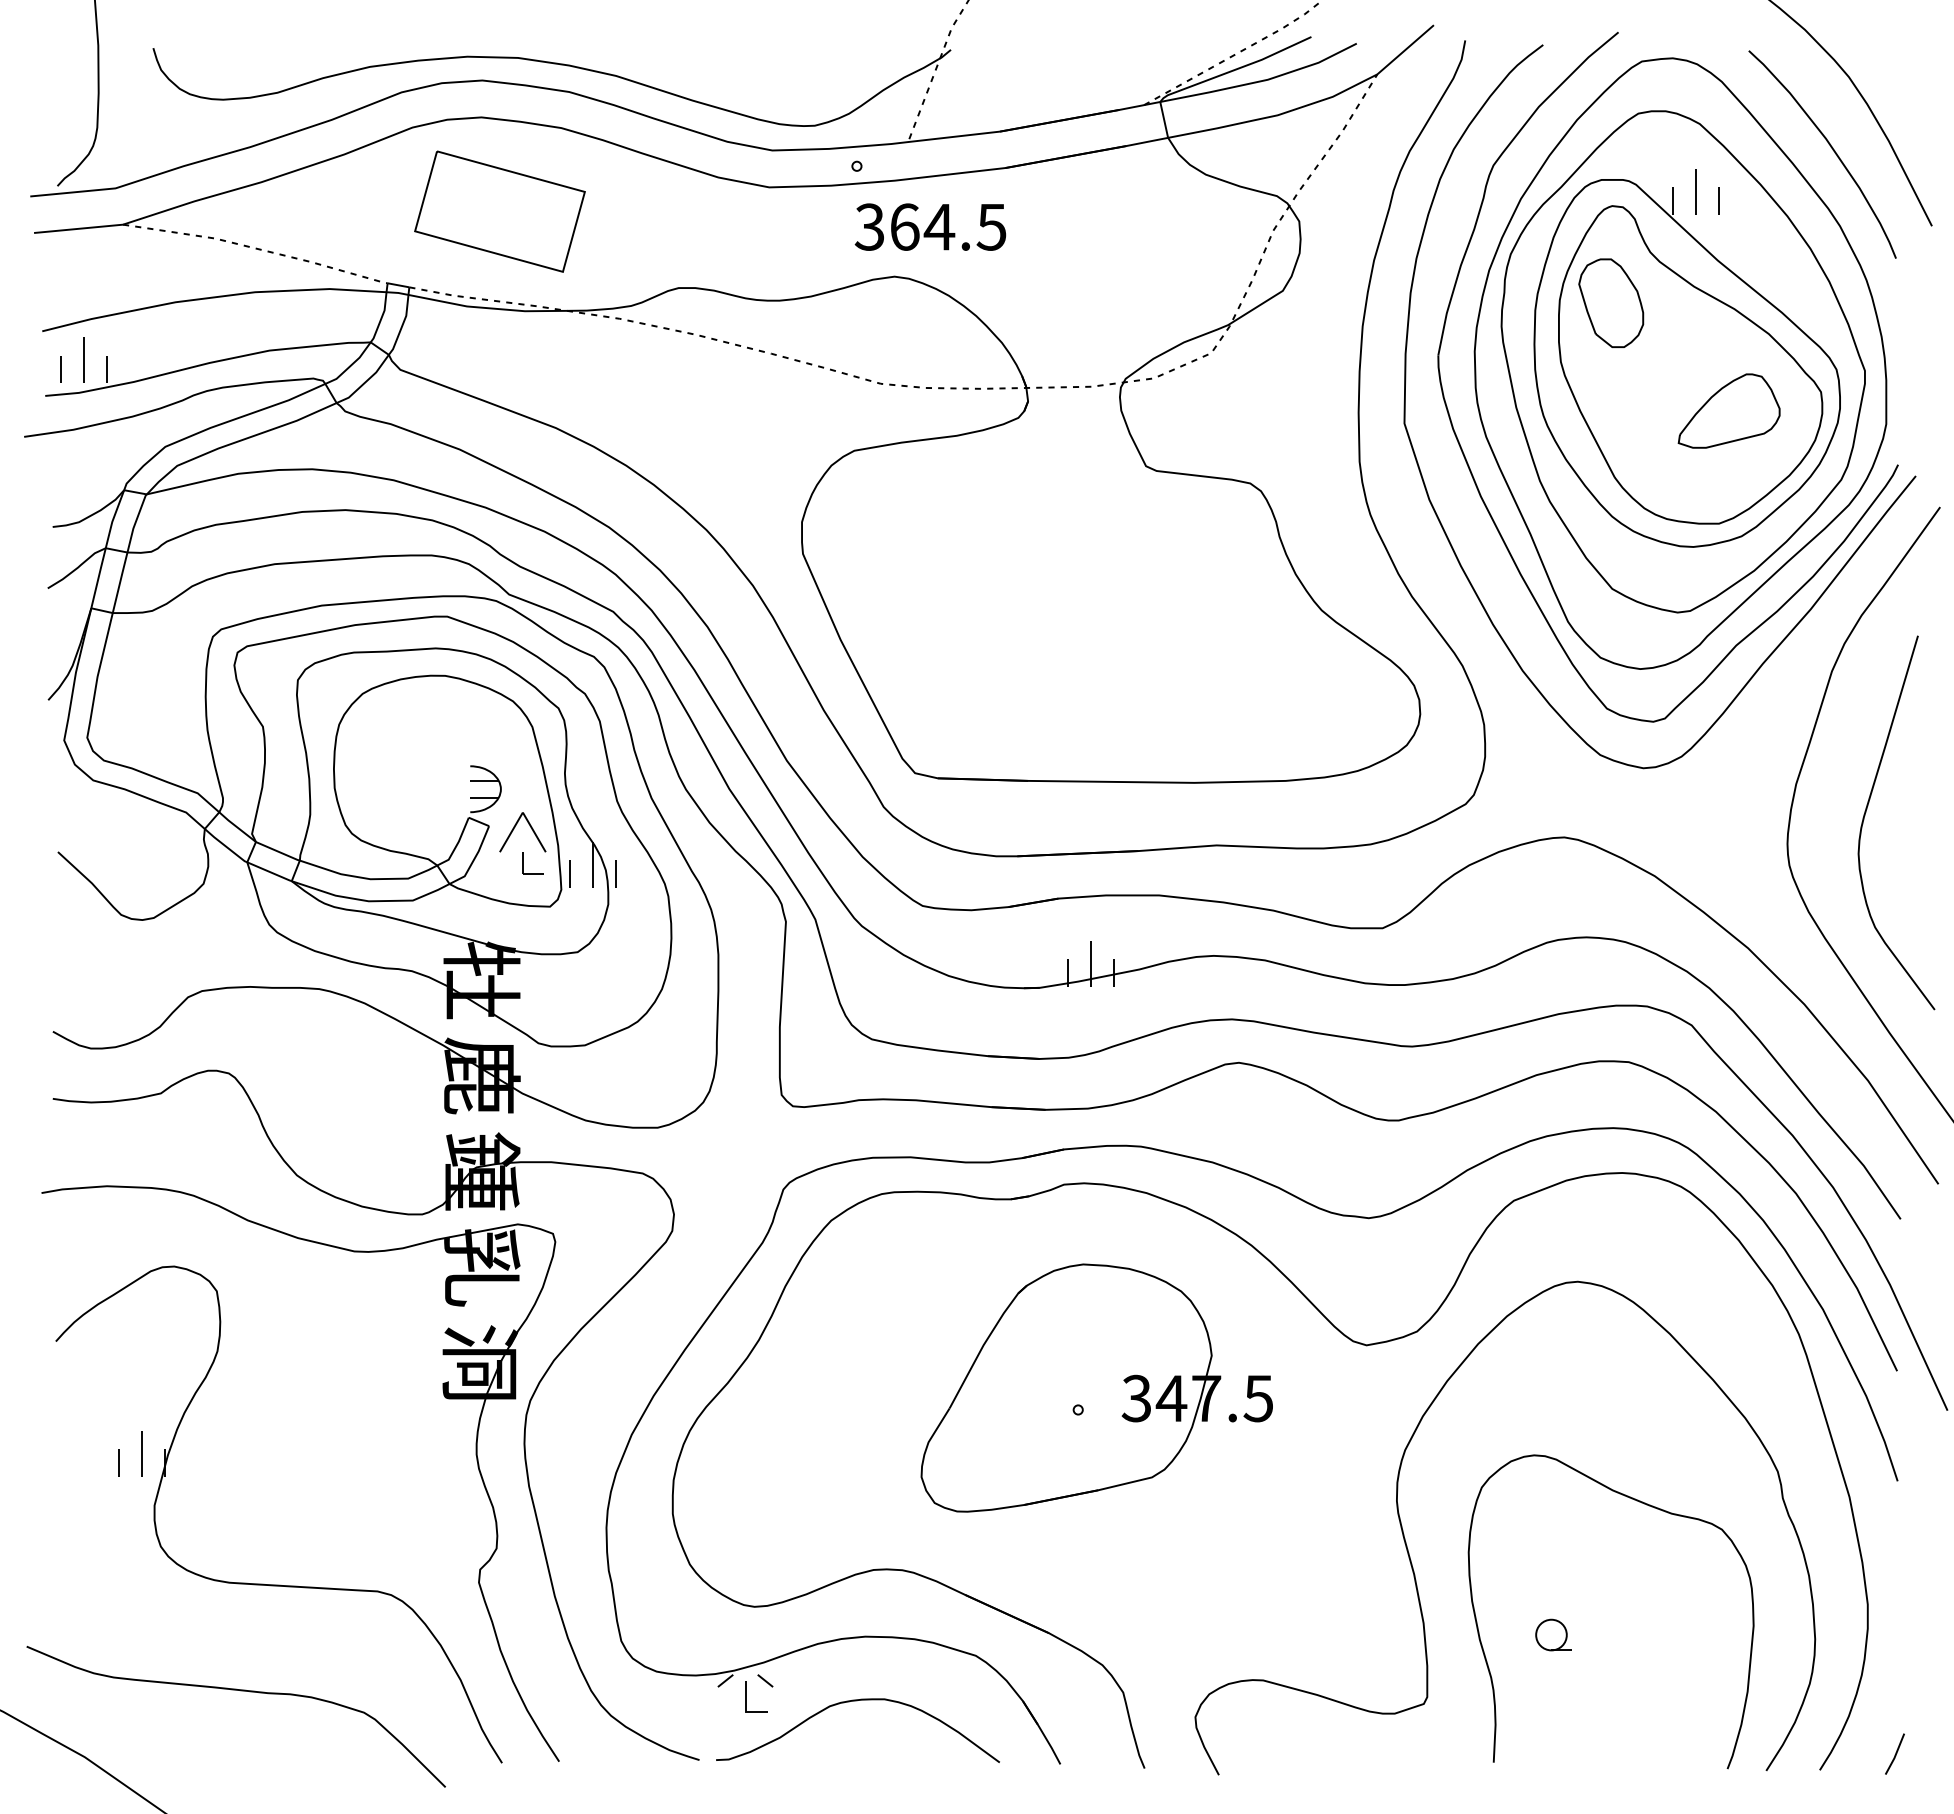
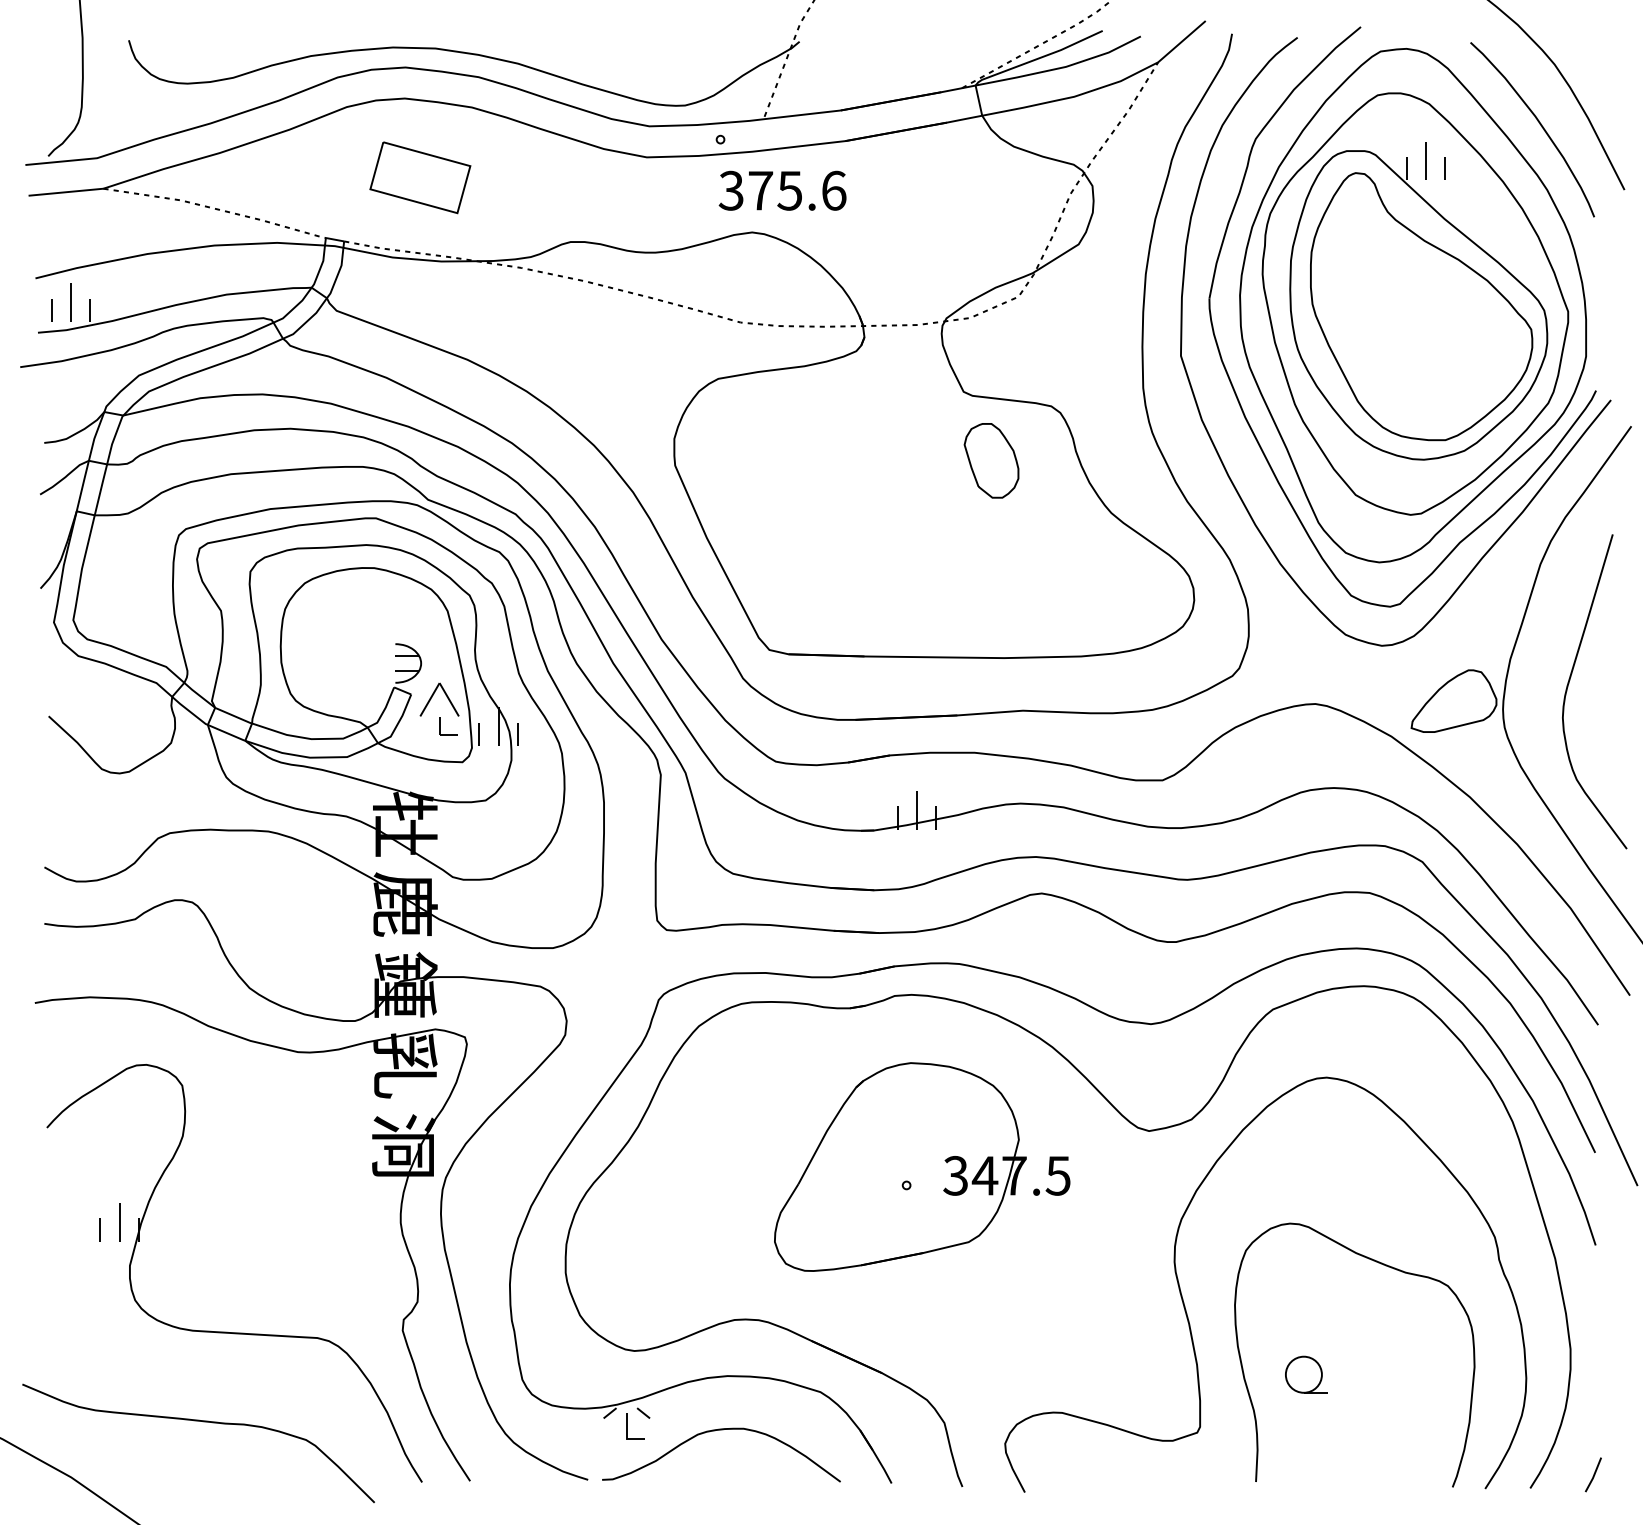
part: (499, 211) -> (419, 177), size x0.7
text: (948, 226) -> (797, 190), 364.5 -> 375.6
part: (1611, 302) -> (991, 460), moved
part: (1728, 410) -> (1453, 700), moved
part: (1553, 1634) -> (1306, 1374), size x1.4

